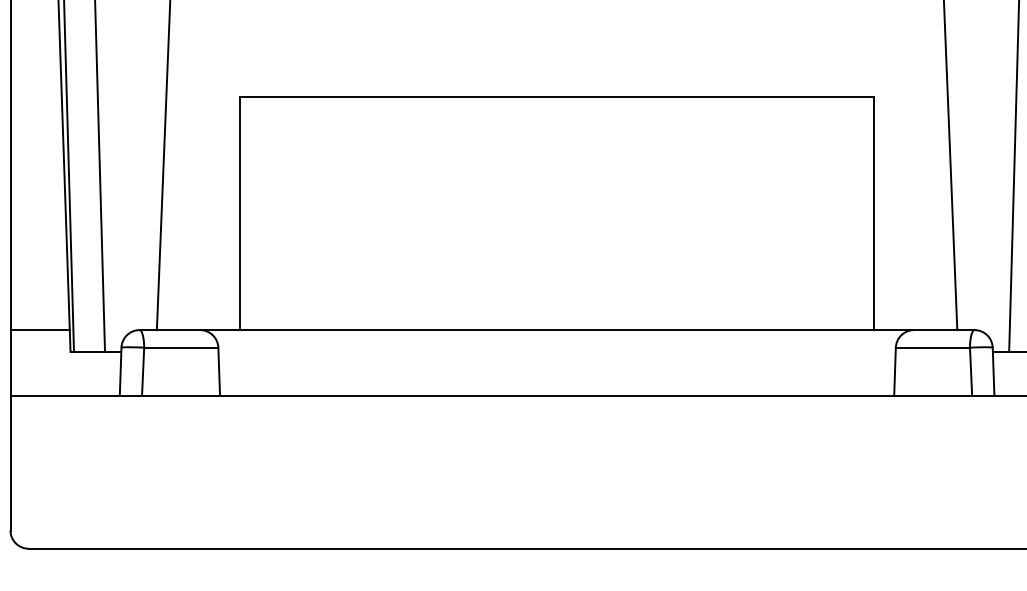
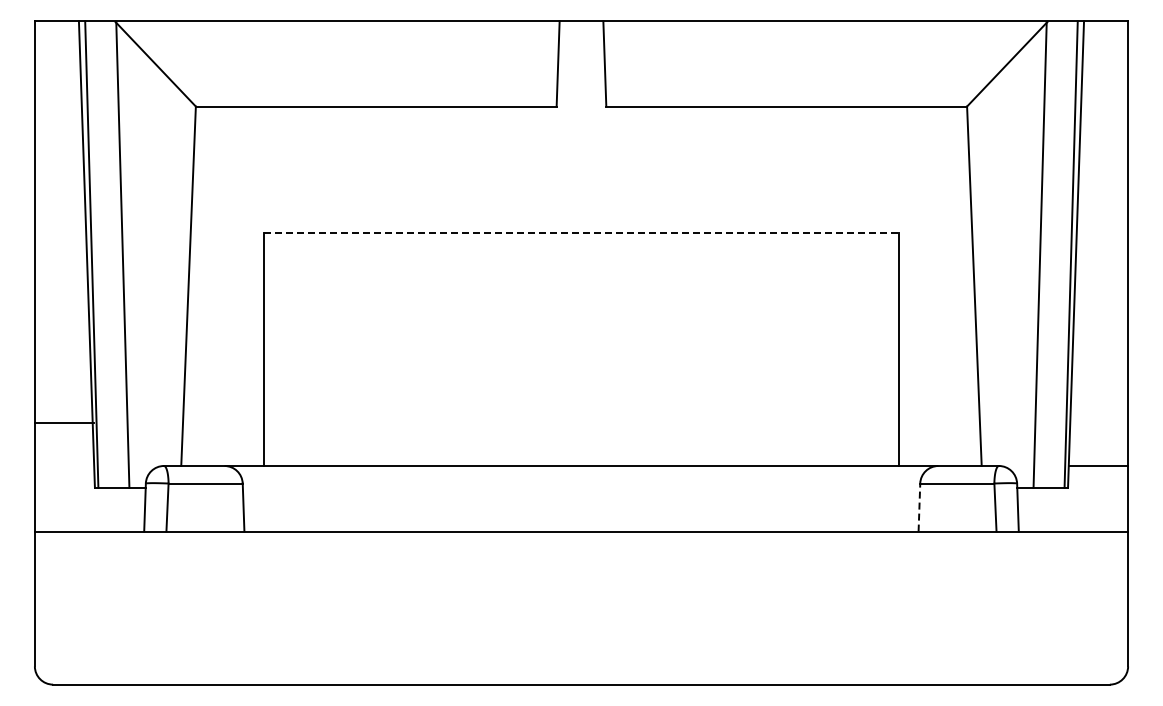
line: (558, 96) -> (582, 232), solid -> dashed
line: (40, 329) -> (64, 422), moved
line: (895, 371) -> (919, 507), solid -> dashed

